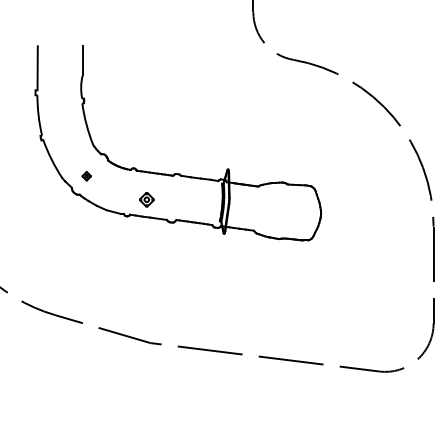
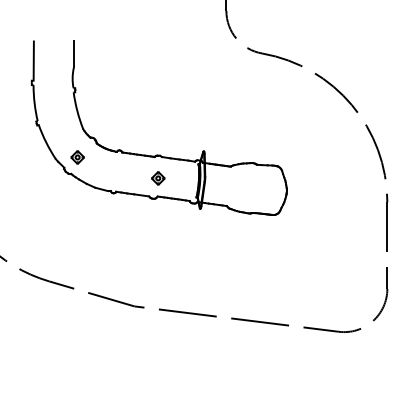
part: (86, 176) -> (77, 157), size x1.67
part: (147, 199) -> (158, 178), moved

